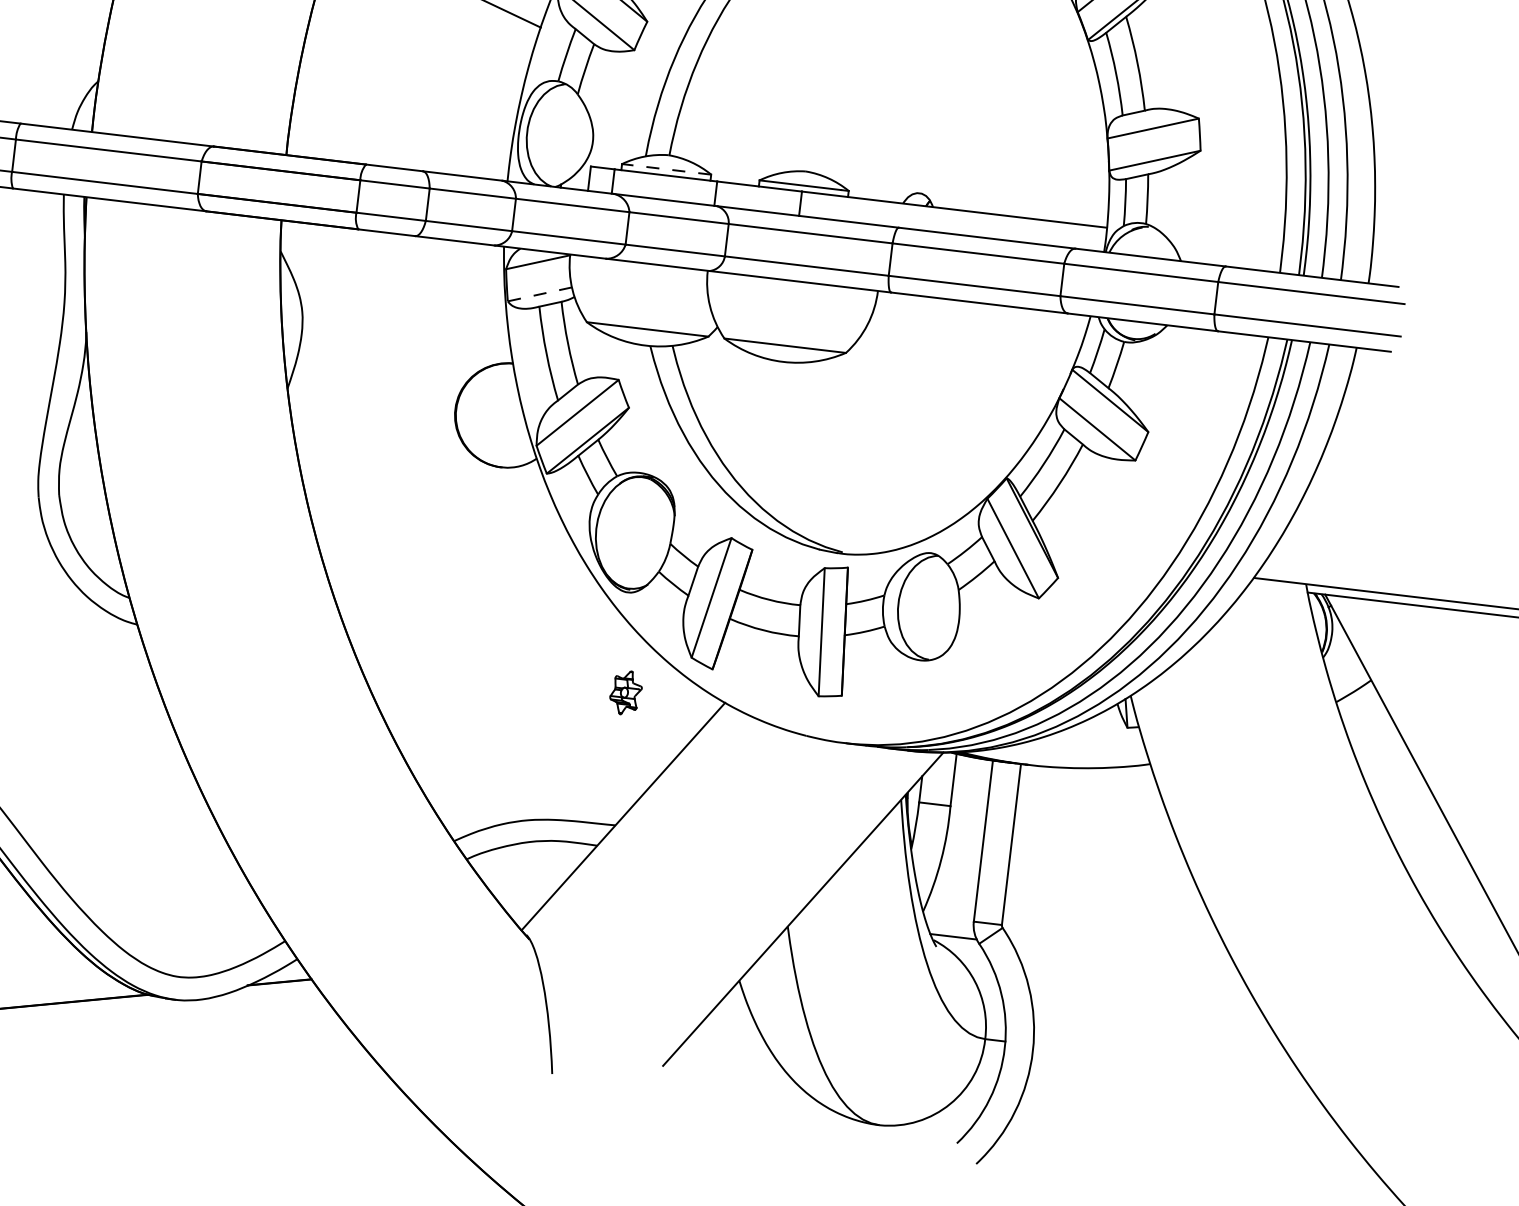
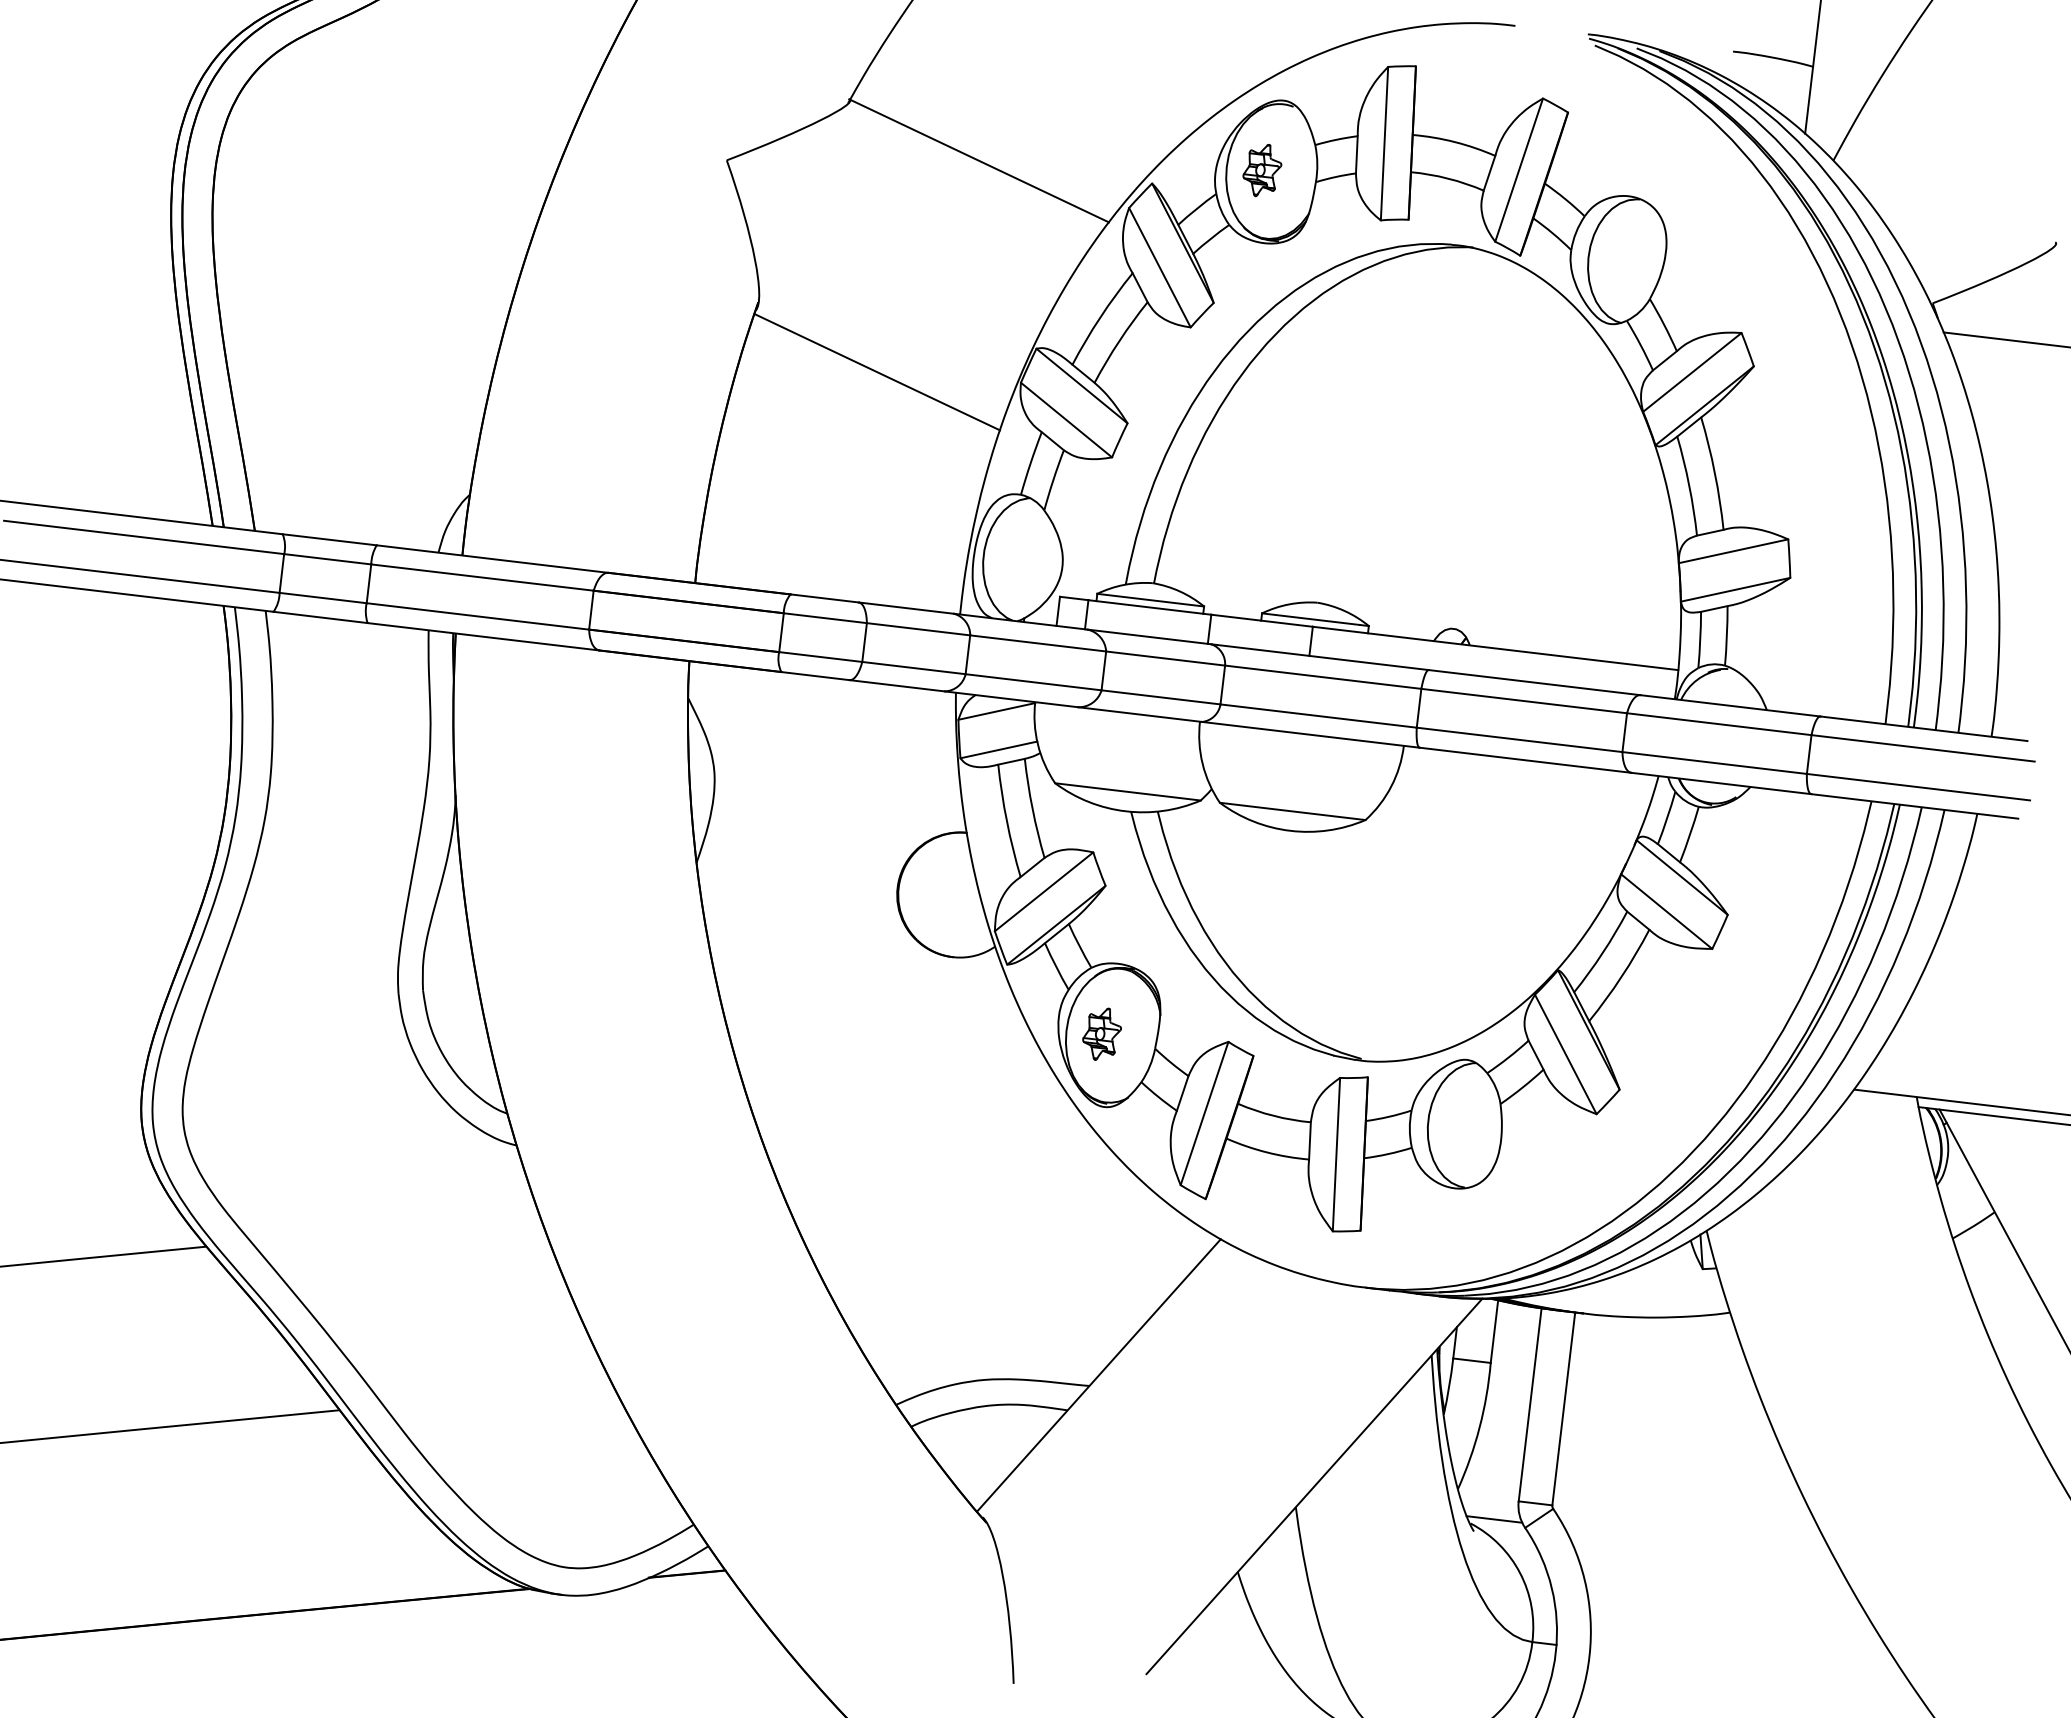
line: (666, 169) -> (1150, 600), dashed -> solid
line: (539, 294) -> (998, 750), dashed -> solid
part: (625, 692) -> (1101, 1033), moved

